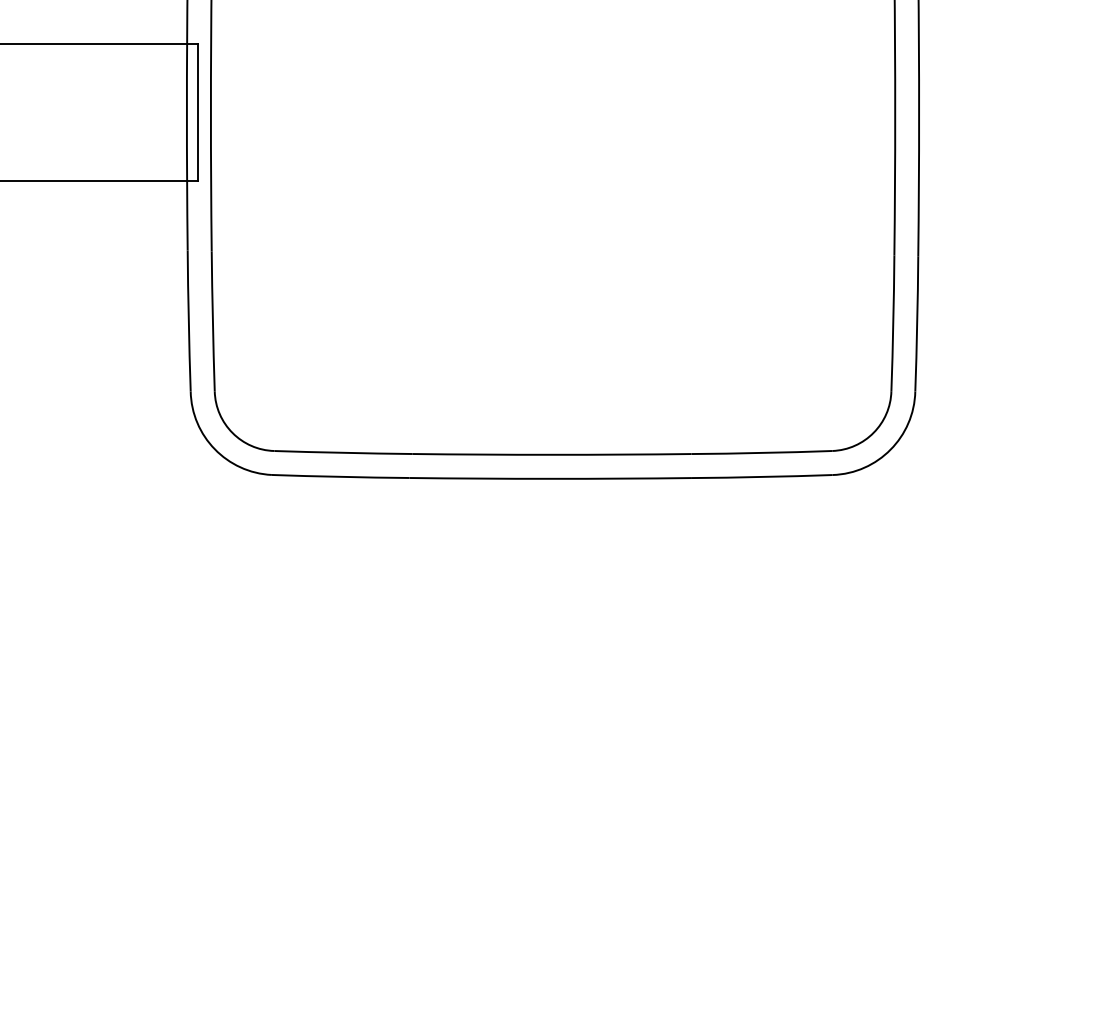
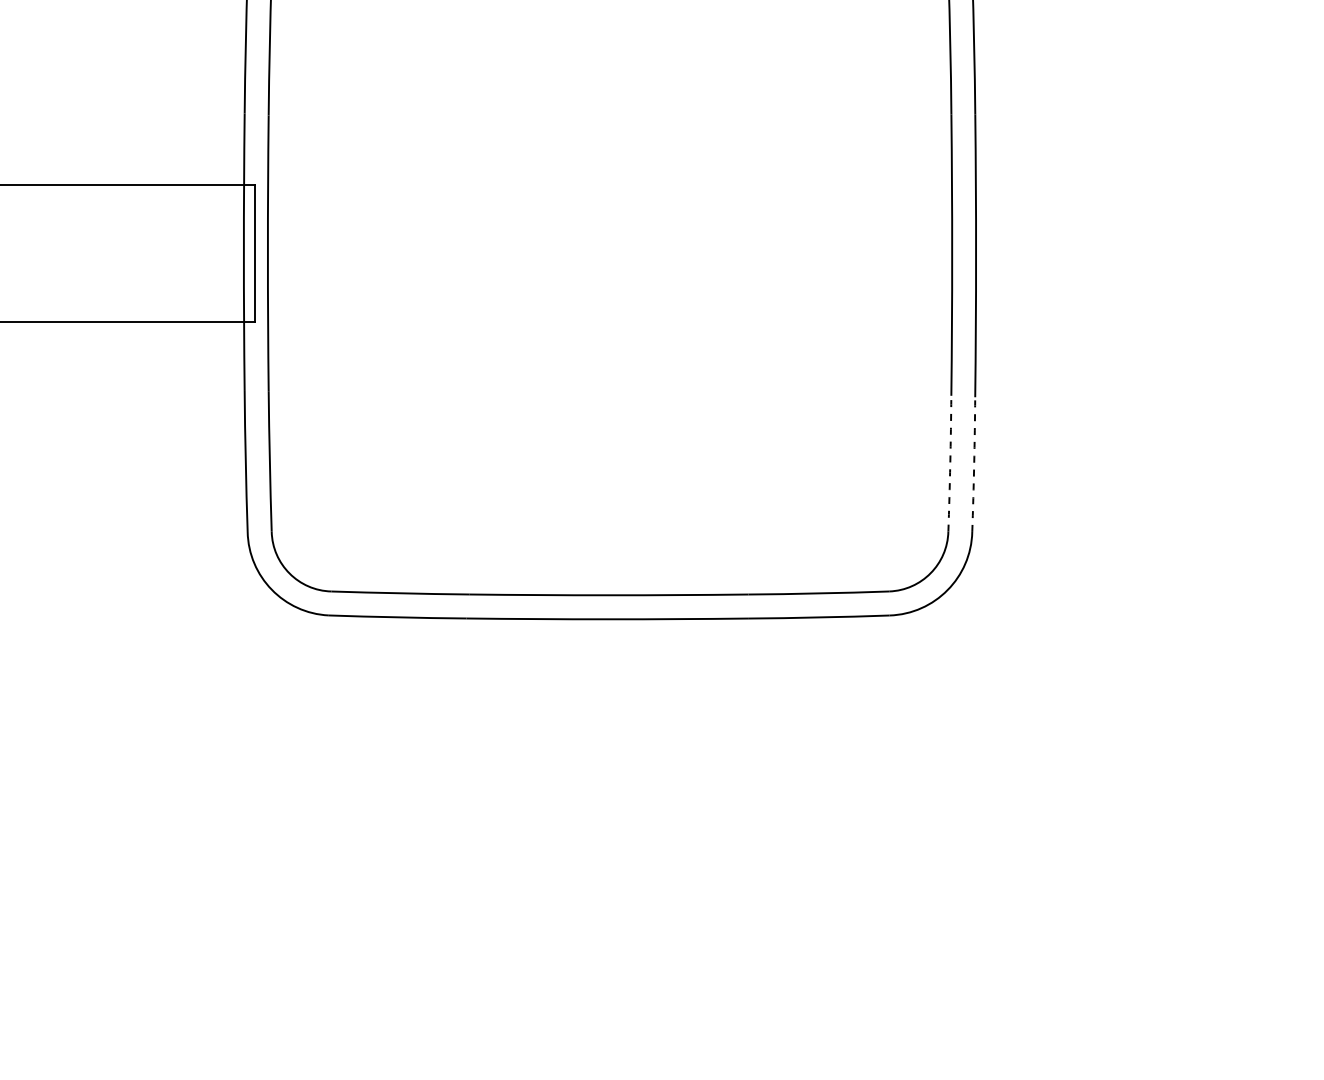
arc: (893, 323) -> (950, 463), solid -> dashed
arc: (917, 324) -> (974, 464), solid -> dashed

